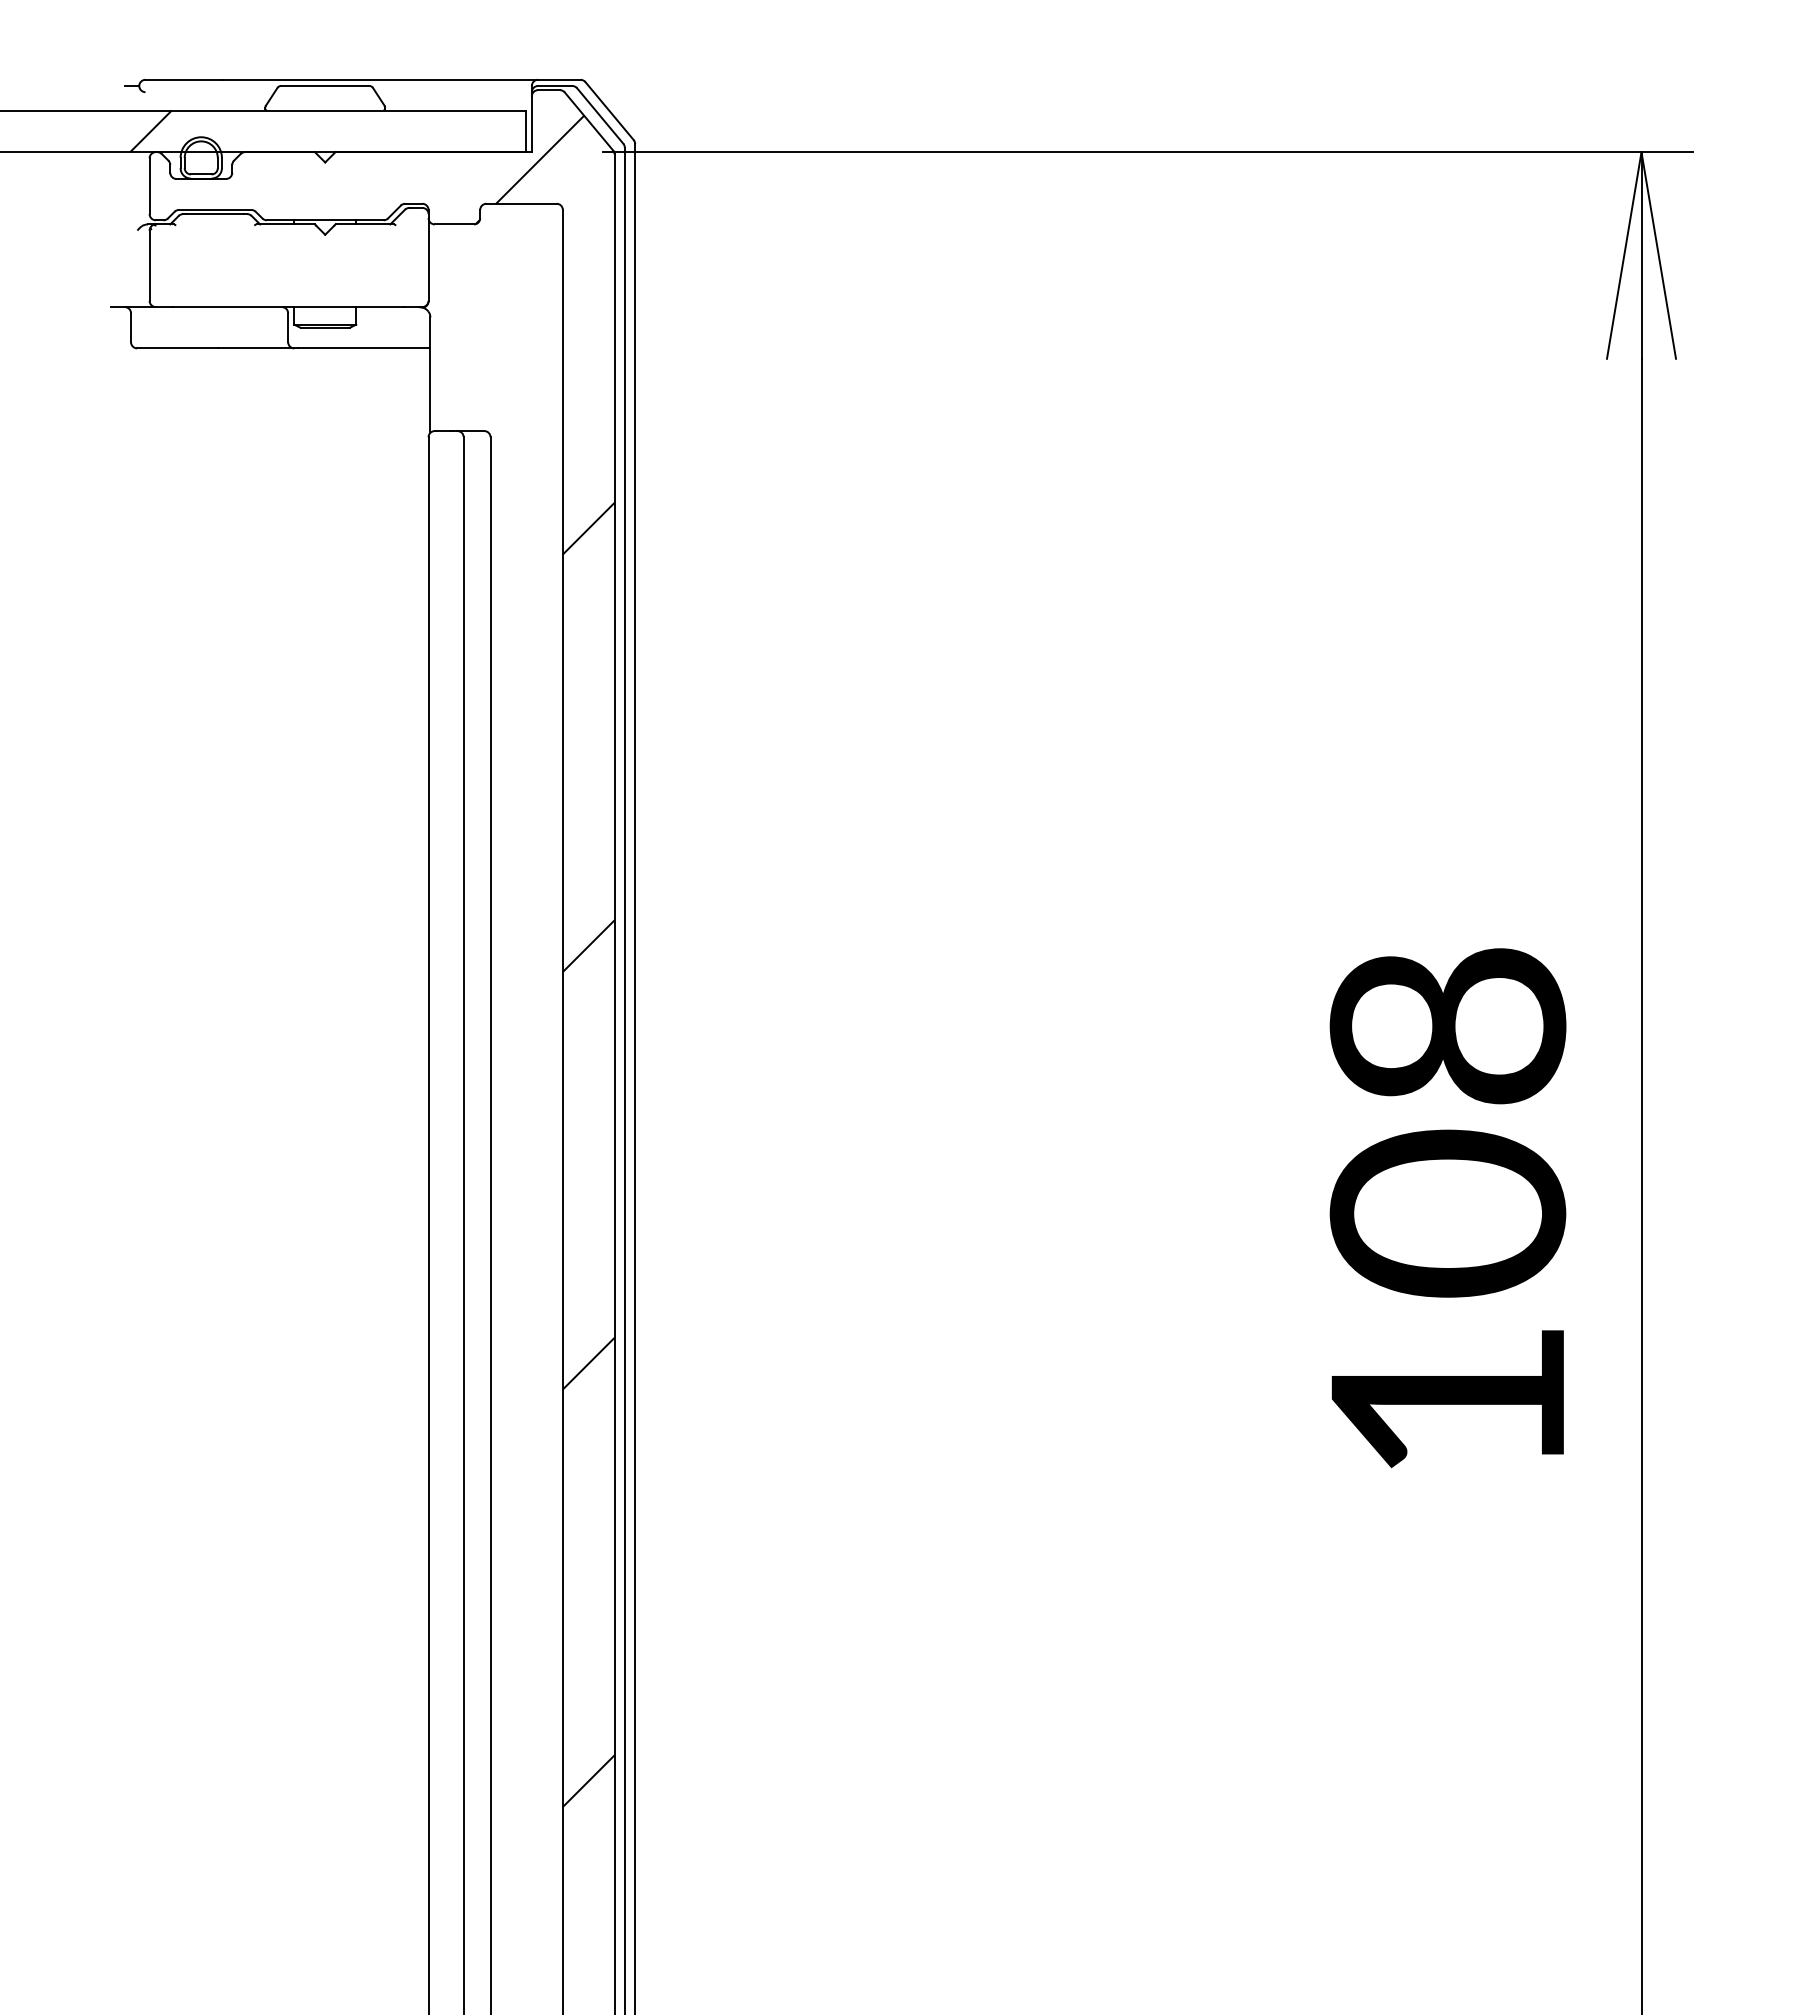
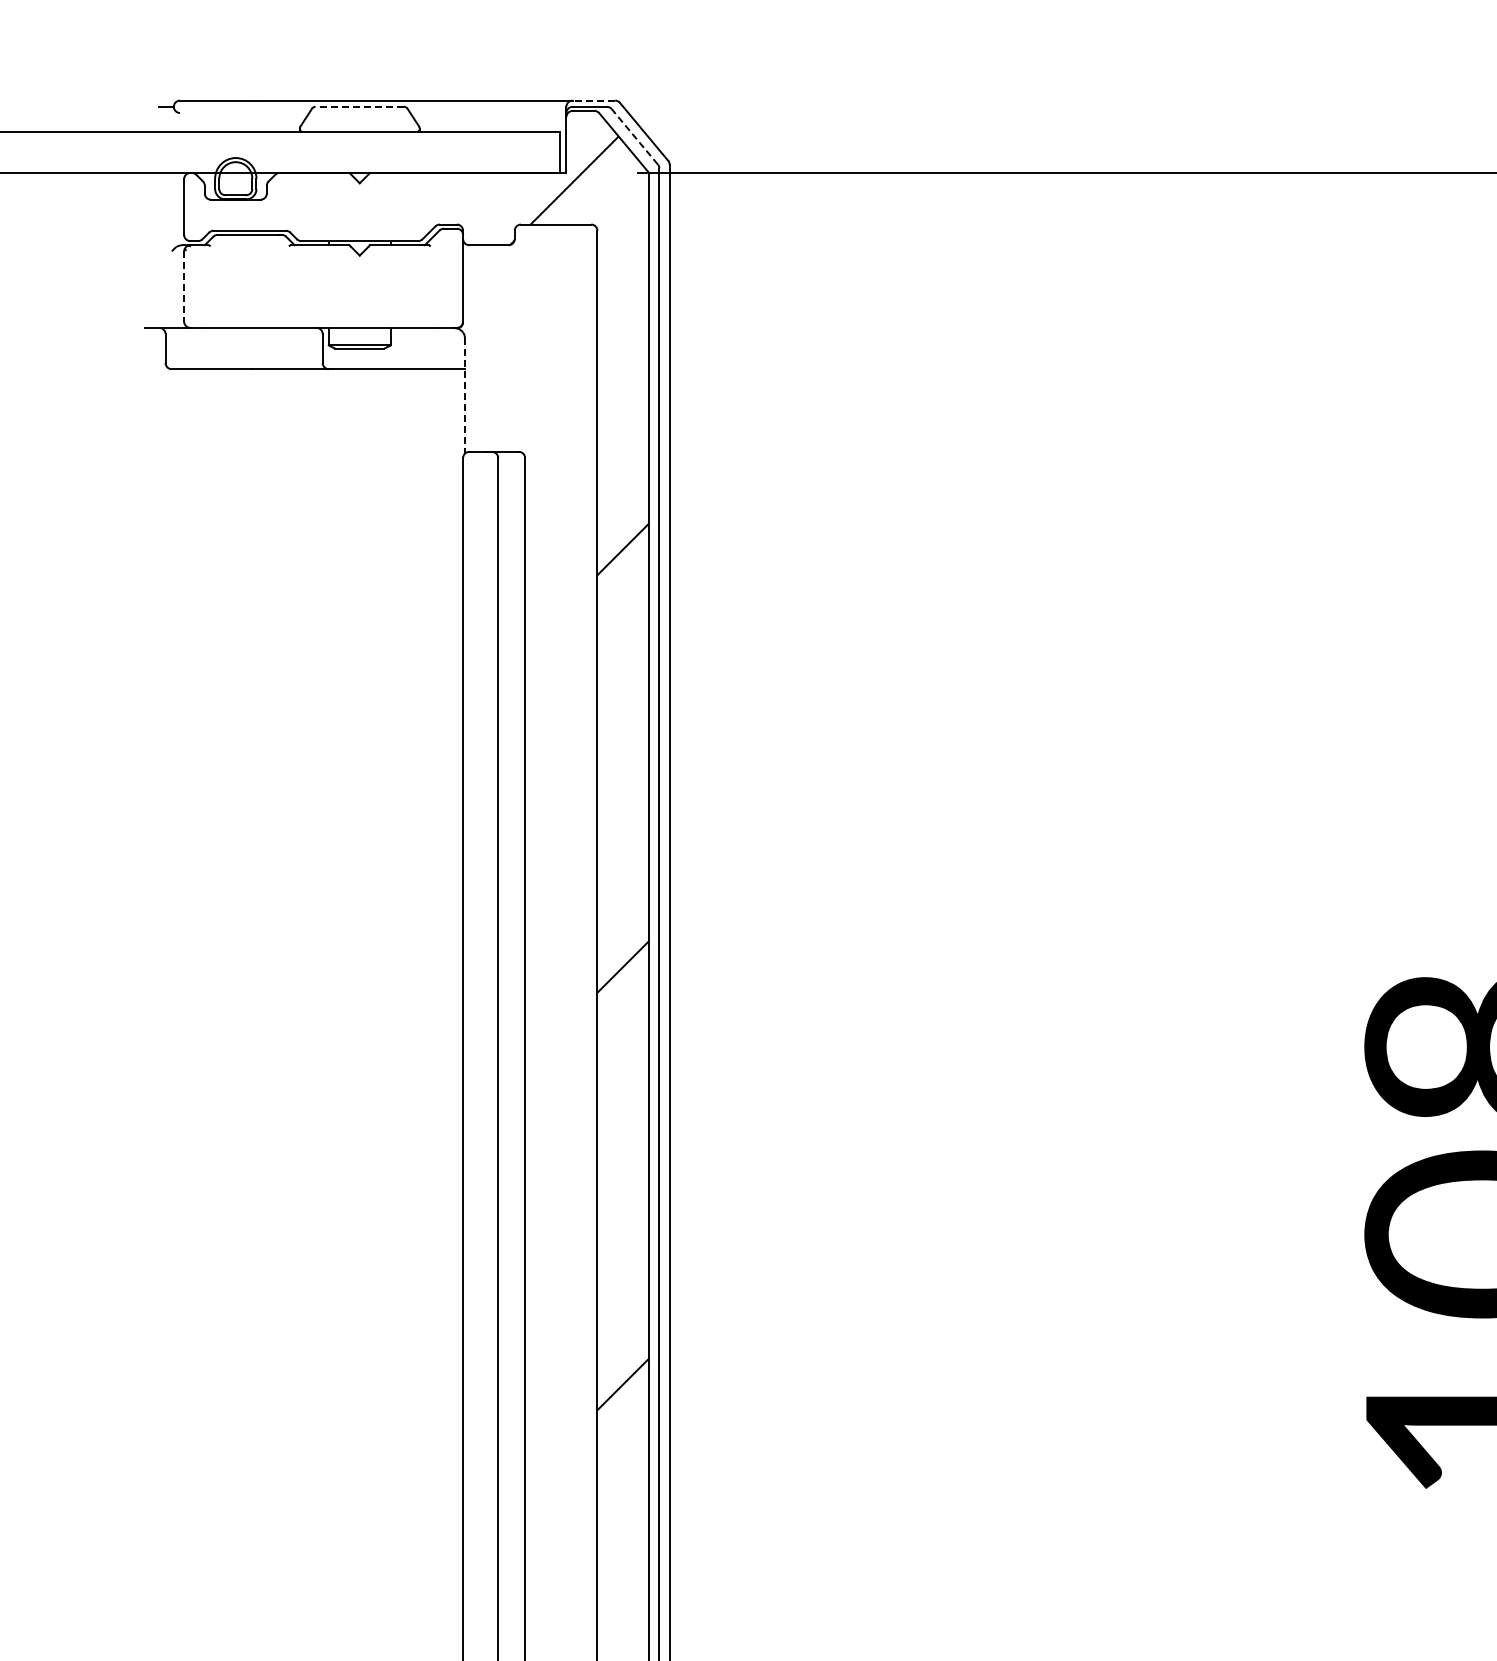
line: (558, 79) -> (593, 100), solid -> dashed
line: (324, 86) -> (359, 107), solid -> dashed
line: (599, 115) -> (634, 136), solid -> dashed
hatch: (150, 131) -> (185, 152), removed
line: (149, 266) -> (184, 287), solid -> dashed
line: (430, 375) -> (465, 396), solid -> dashed

